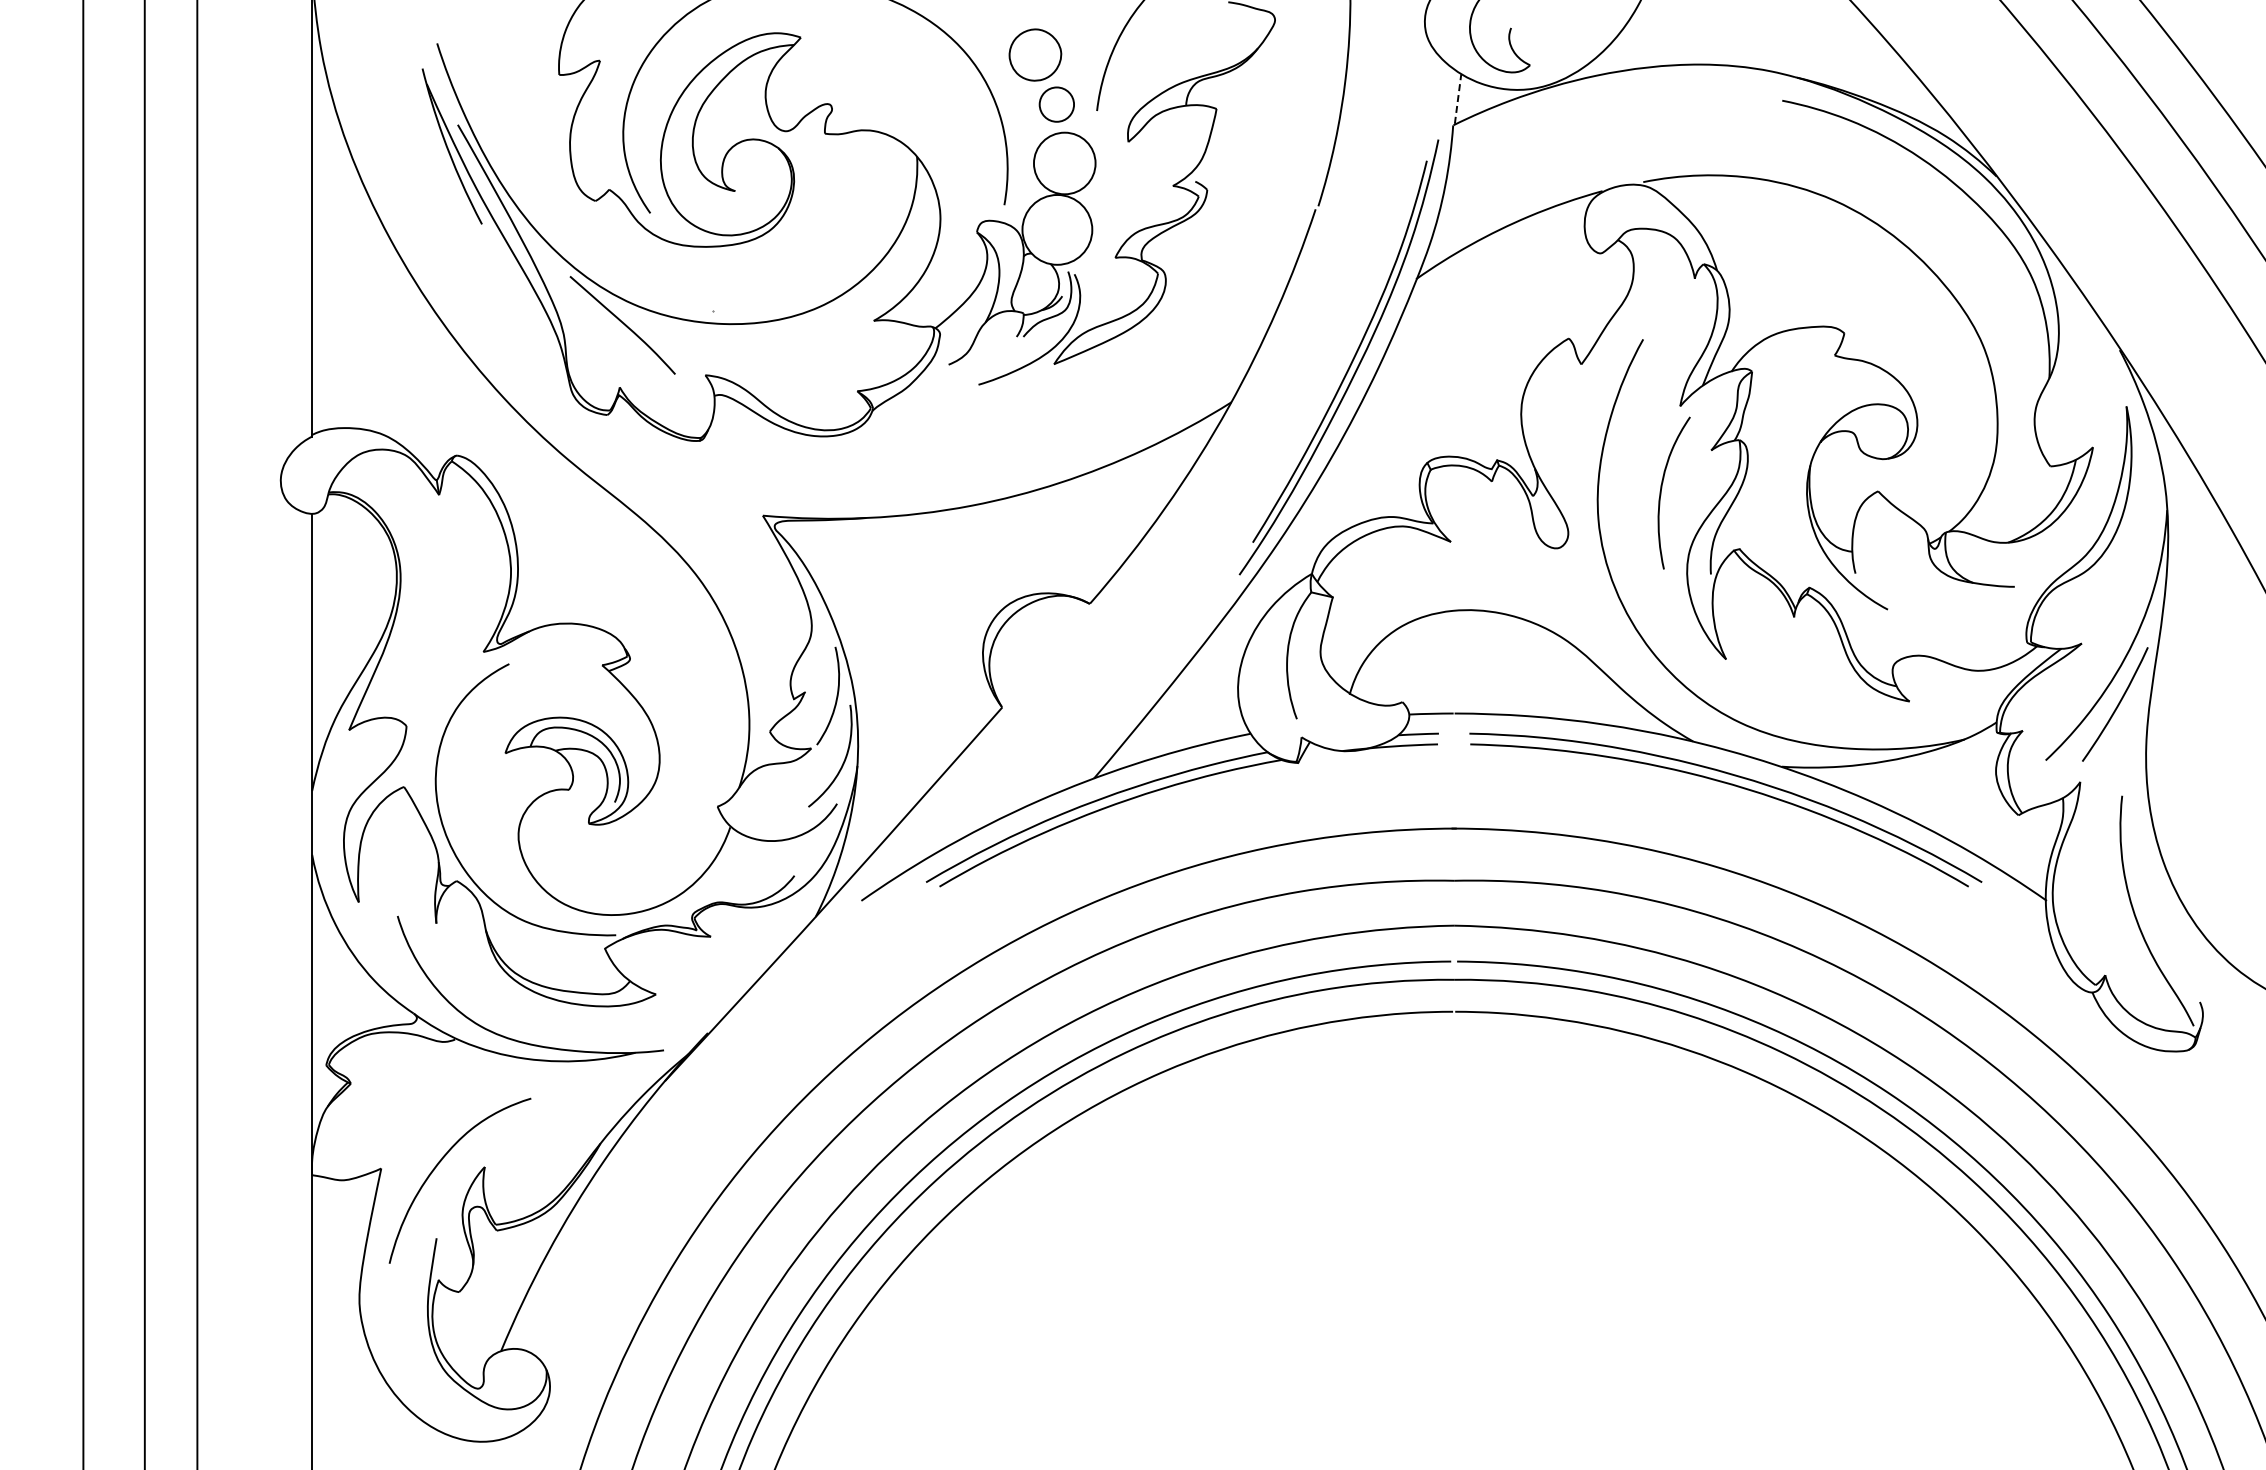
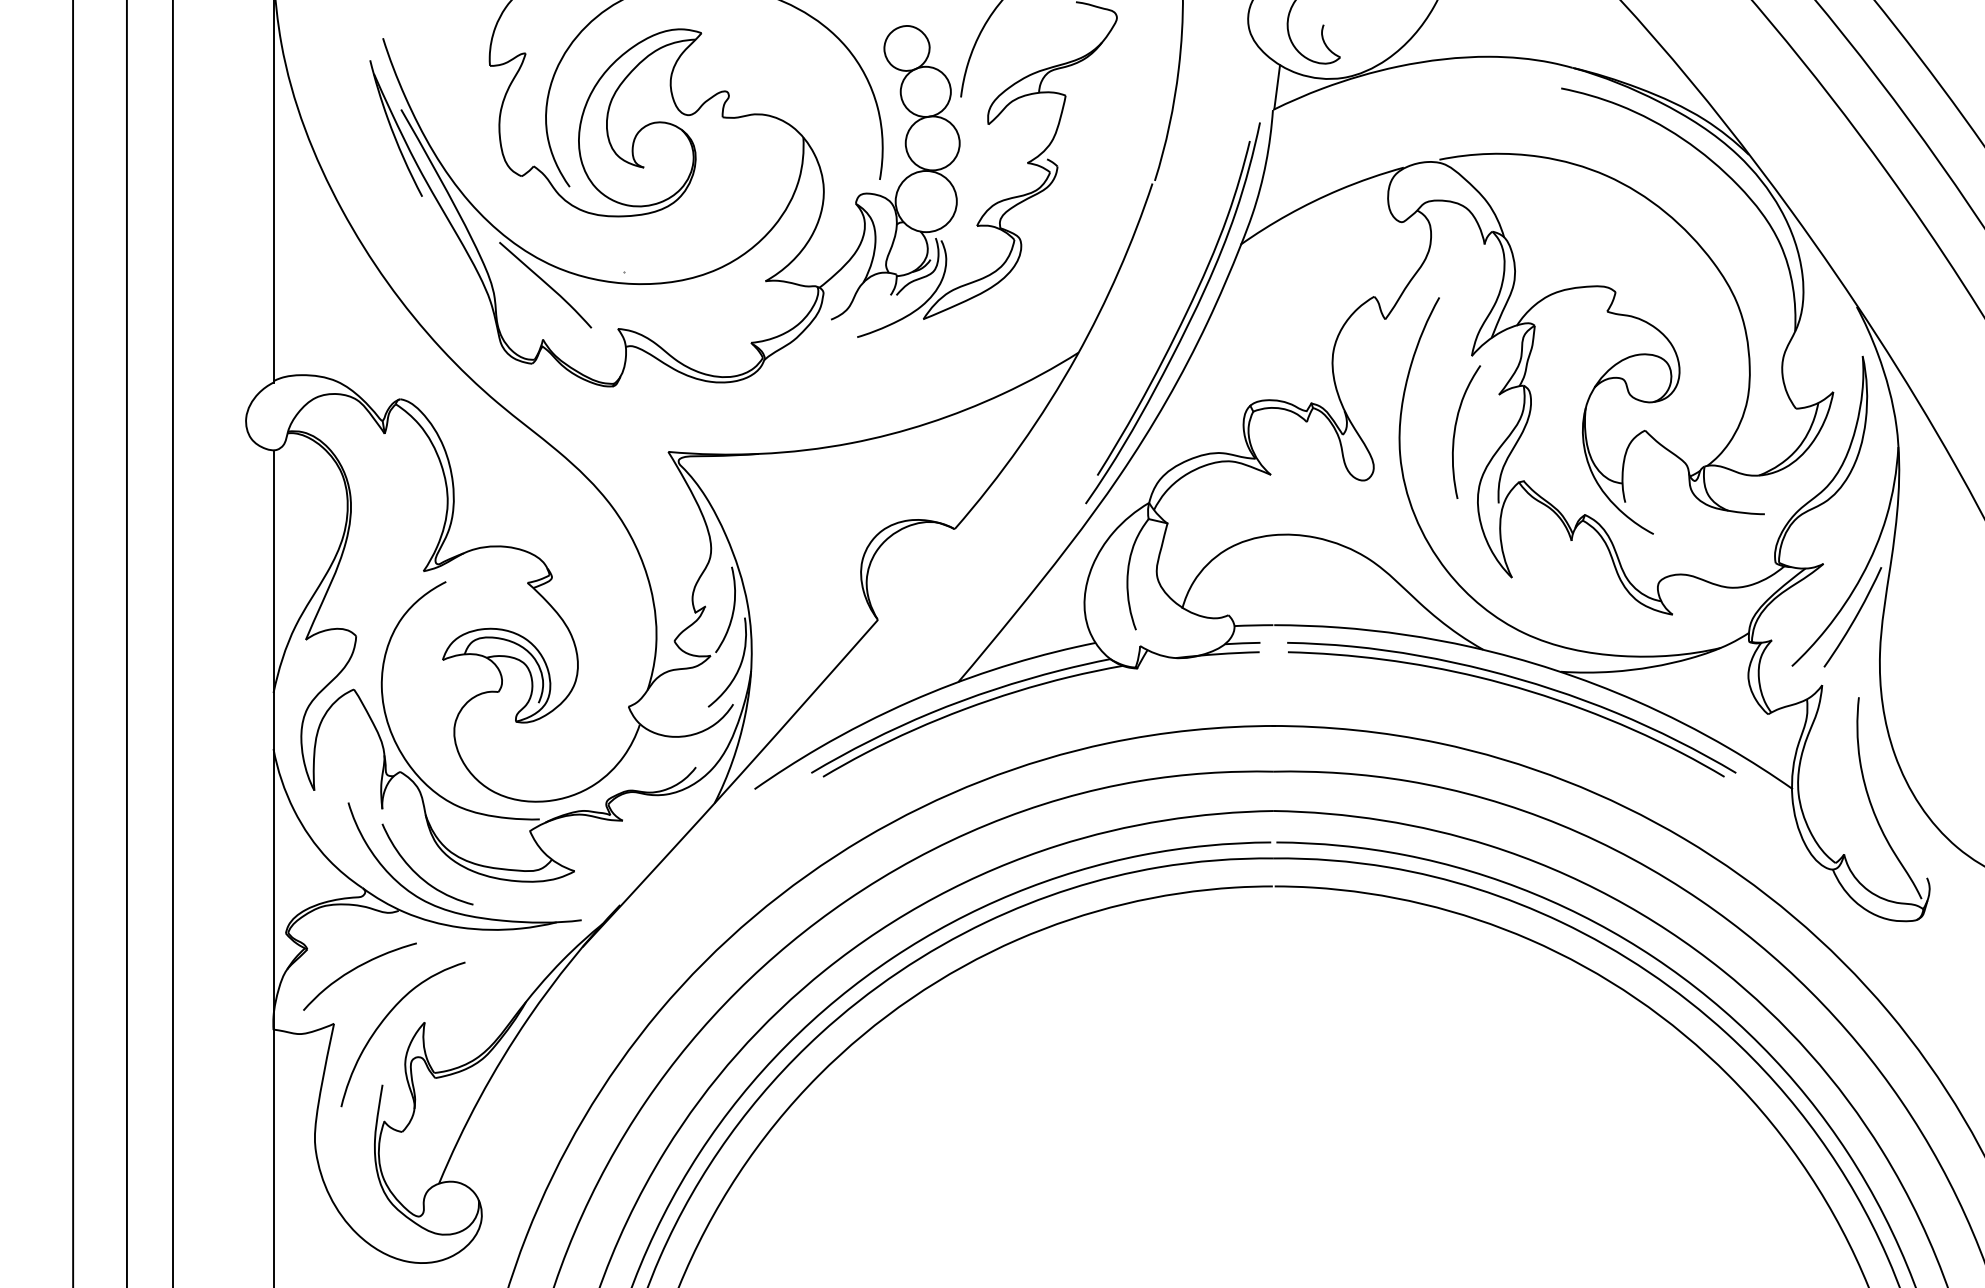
line: (1458, 99) -> (1277, 87), dashed -> solid
circle: (1056, 104) -> (925, 91), size x1.67
curve: (477, 997) -> (418, 873), added
curve: (404, 1107) -> (354, 970), added

